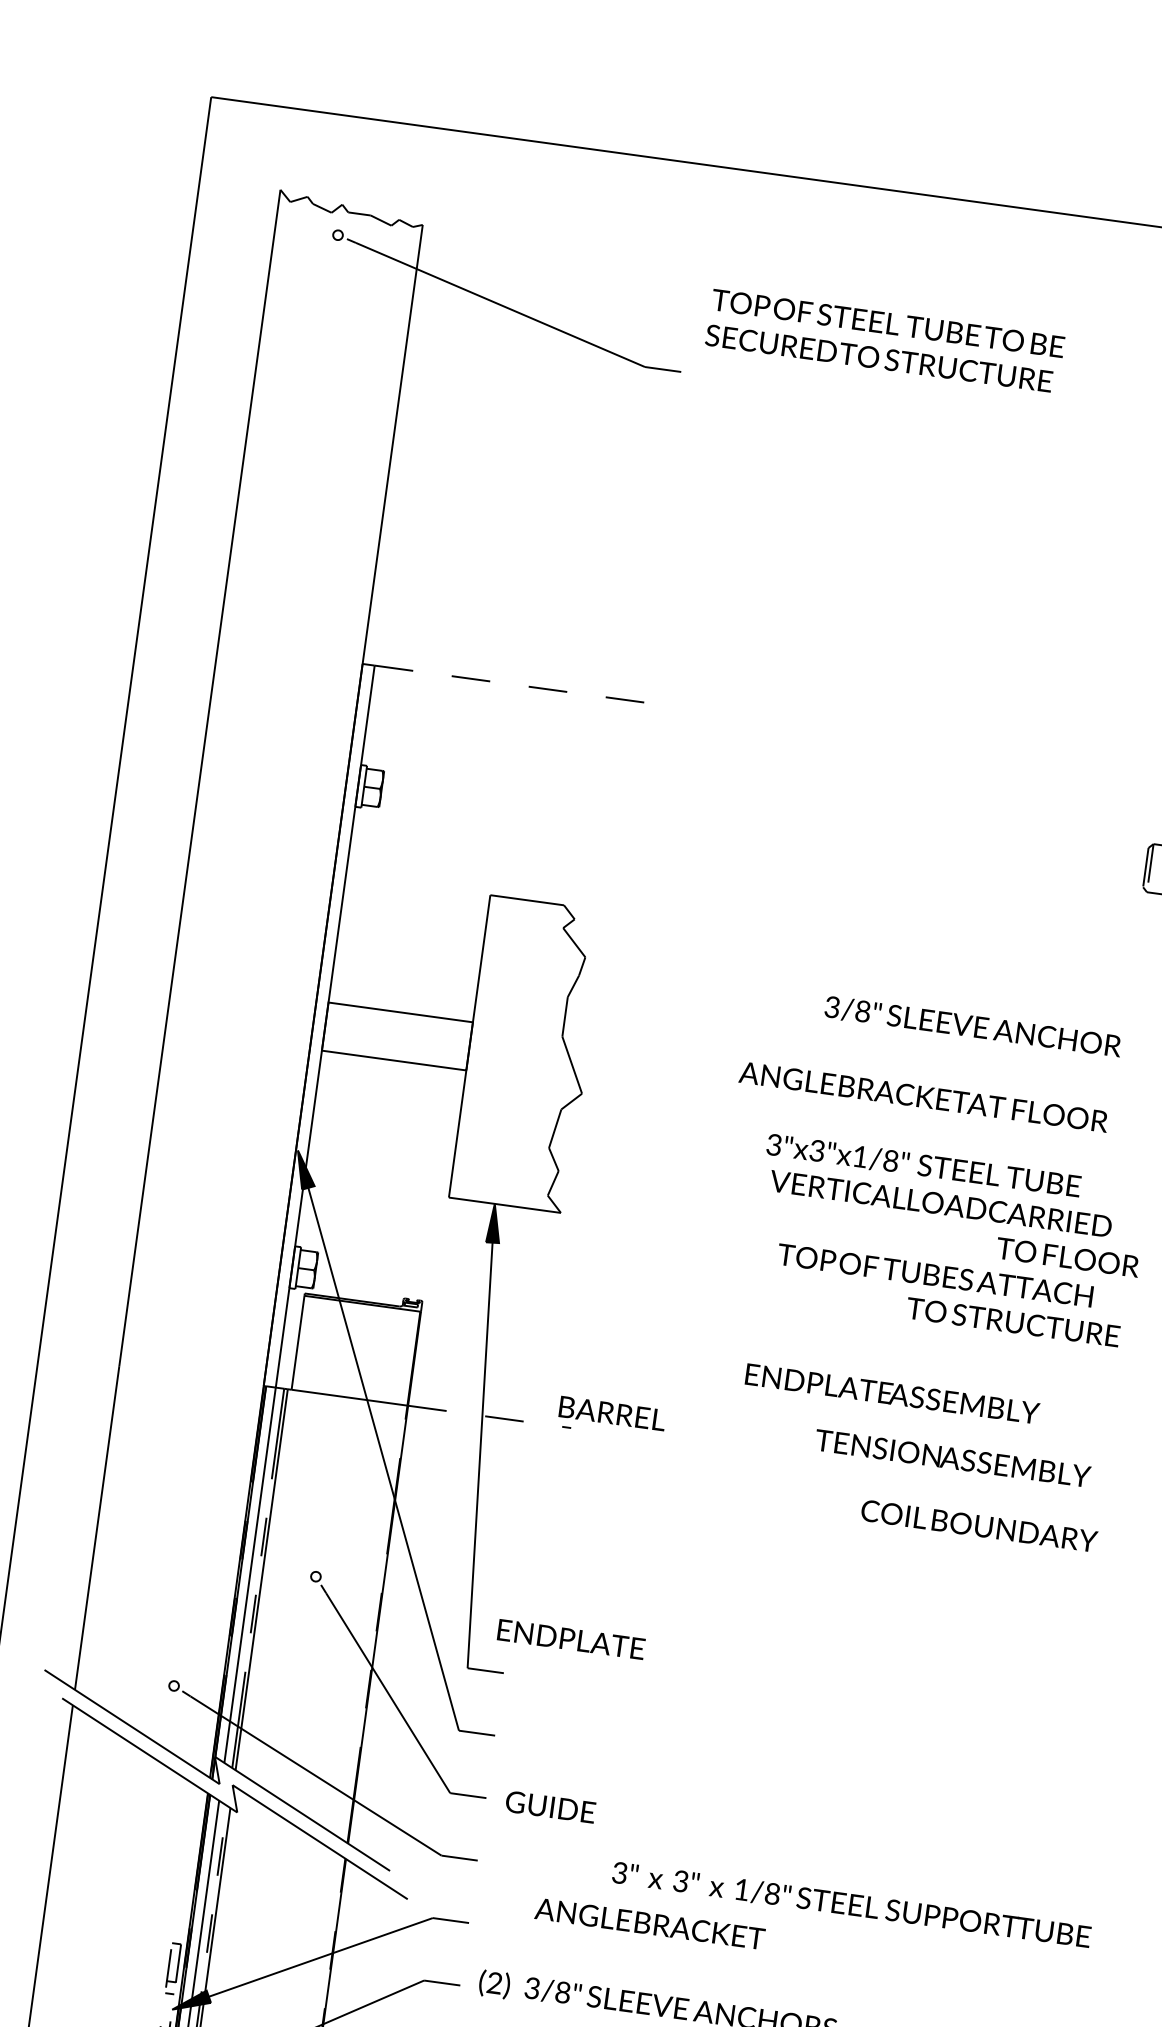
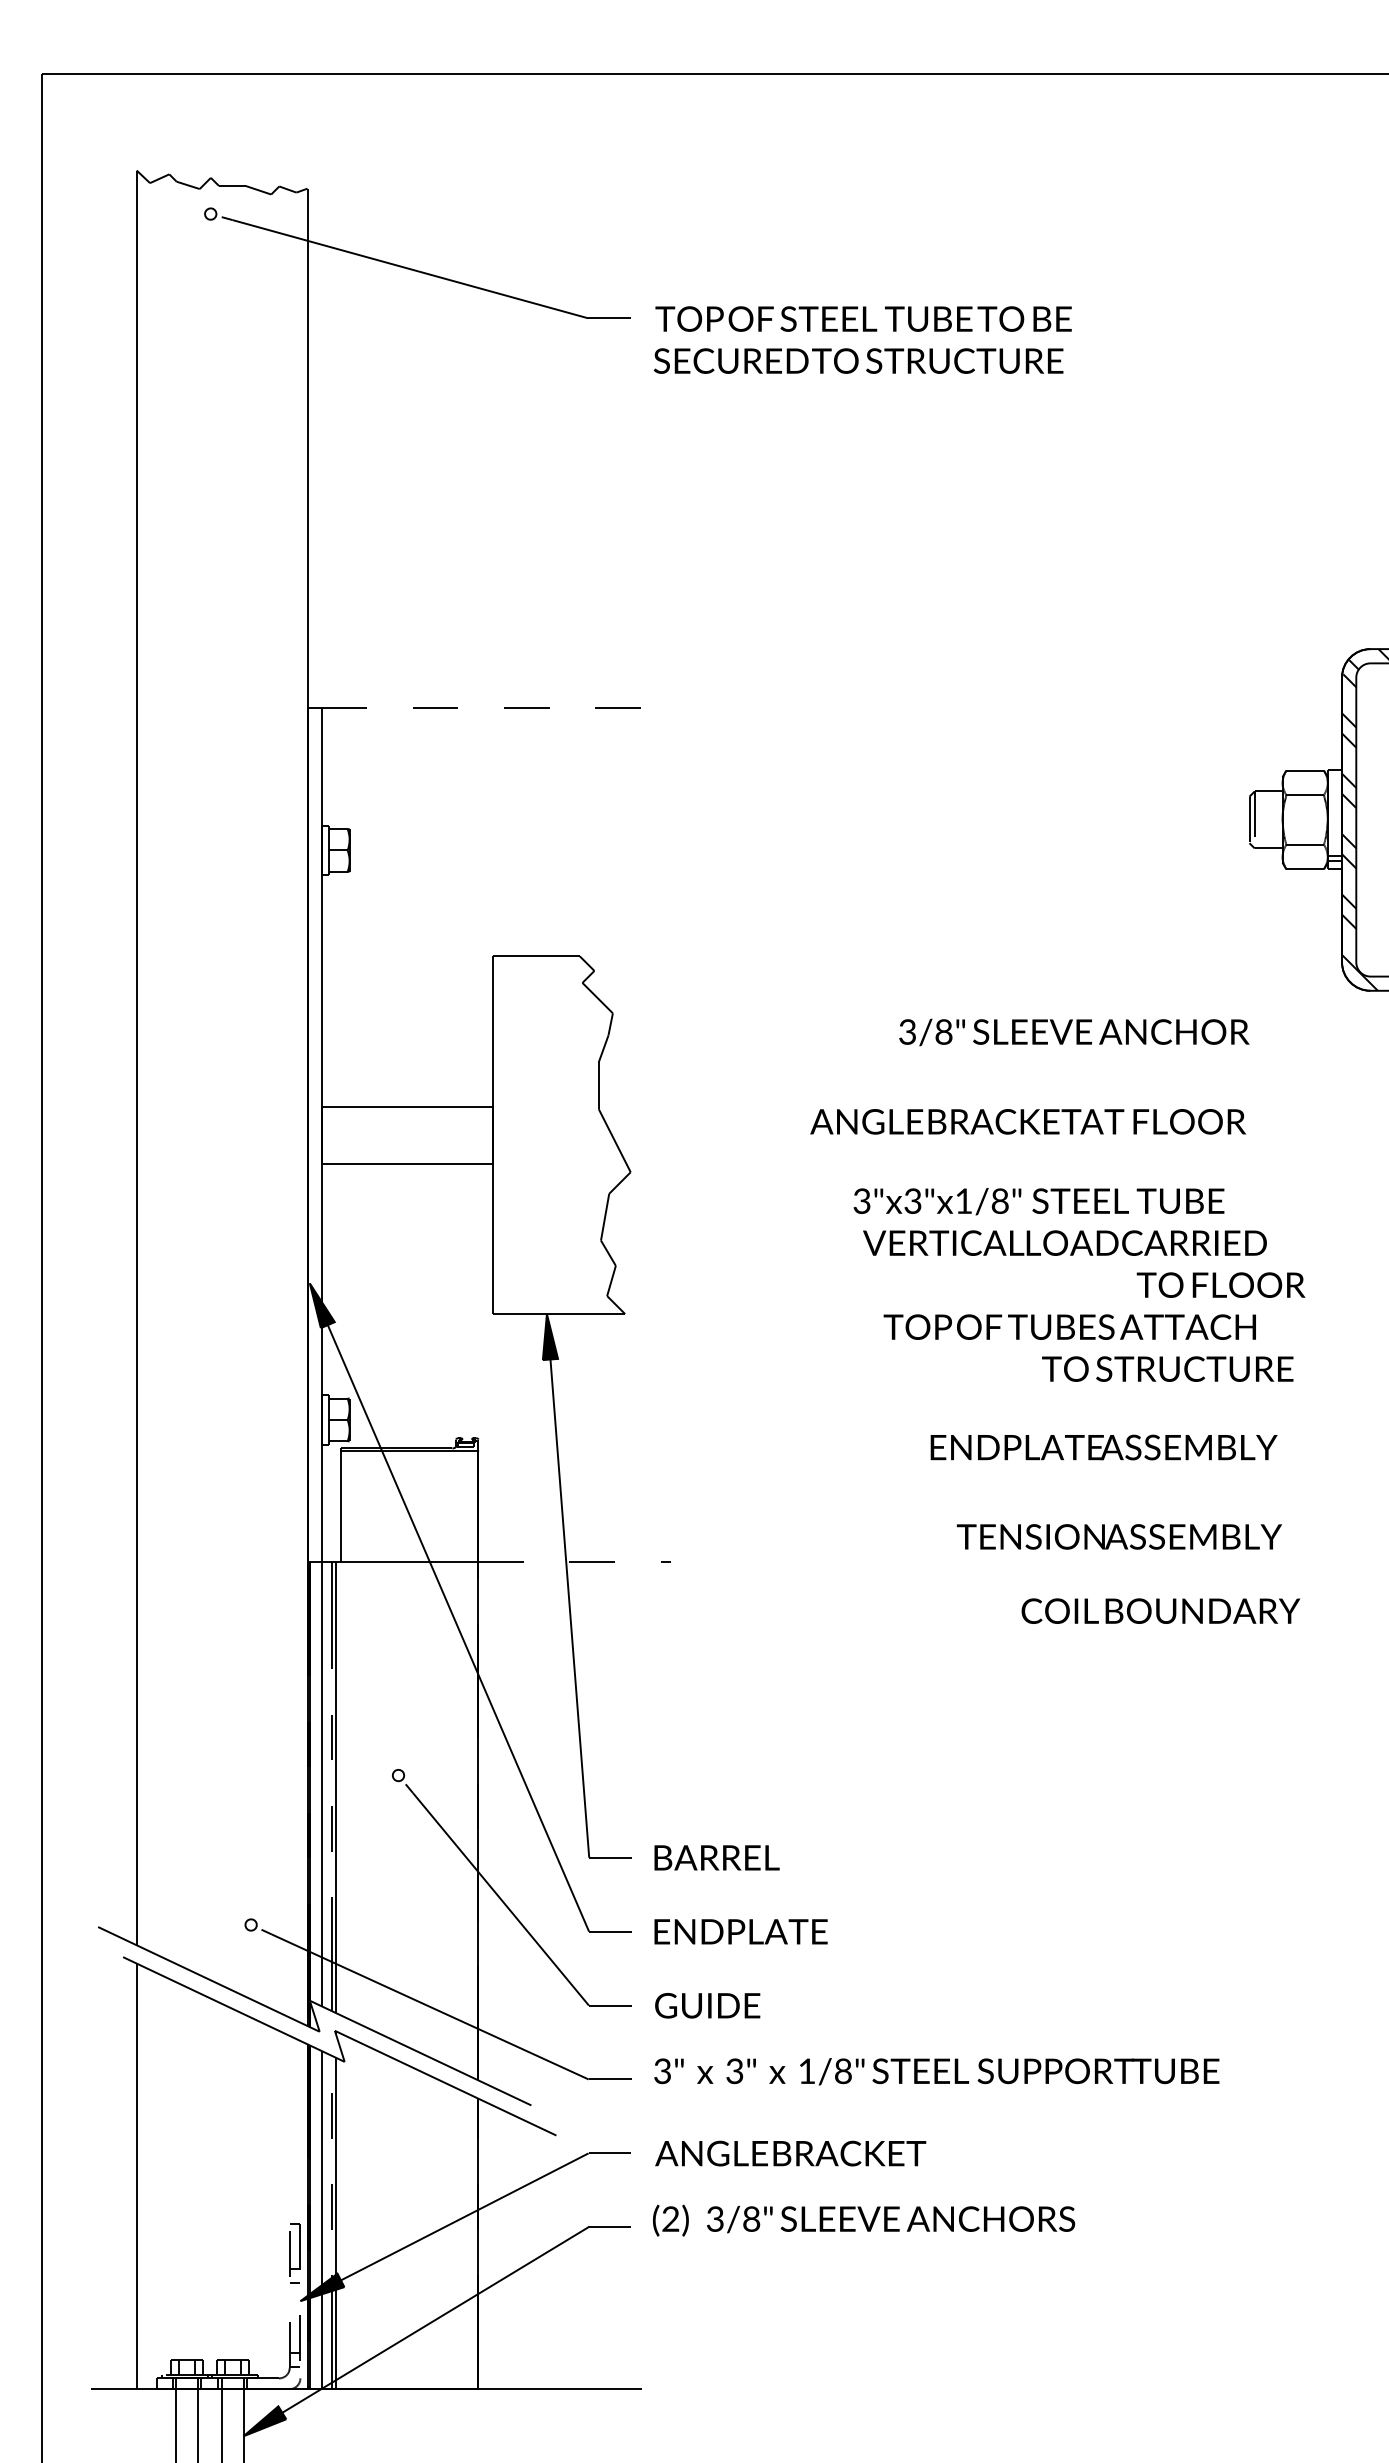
text: (884, 340) -> (862, 339), moved
text: (892, 1393) -> (1103, 1447), moved
text: (612, 1413) -> (716, 1857), moved
text: (570, 1639) -> (740, 1931), moved
text: (851, 1904) -> (936, 2071), moved
text: (649, 1923) -> (790, 2153), moved

